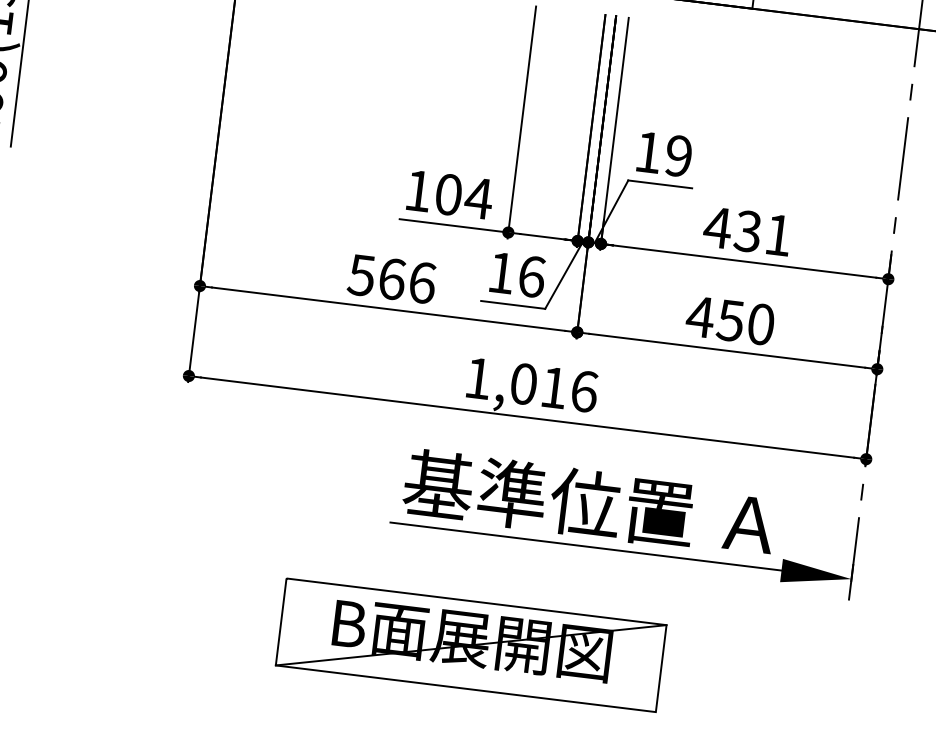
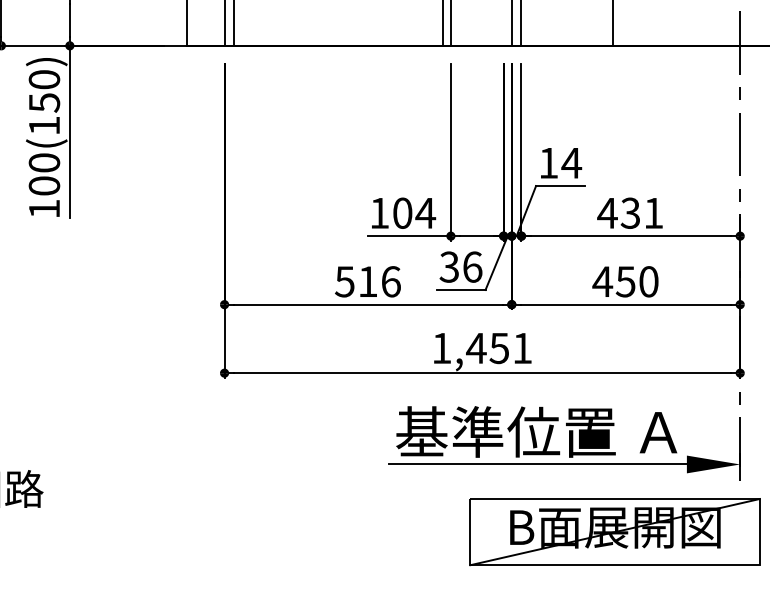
text: (678, 155) -> (571, 162), 19 -> 14
text: (500, 272) -> (448, 266), 16 -> 36
text: (392, 278) -> (368, 281), 566 -> 516
text: (554, 387) -> (499, 348), 1,016 -> 1,451
part: (470, 645) -> (614, 532), moved

